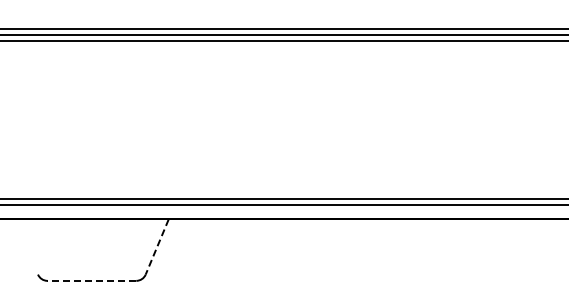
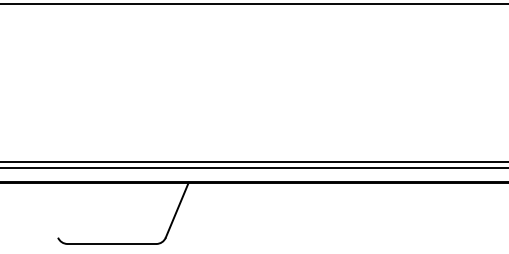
line: (157, 246) -> (177, 209), dashed -> solid
line: (91, 280) -> (111, 243), dashed -> solid

